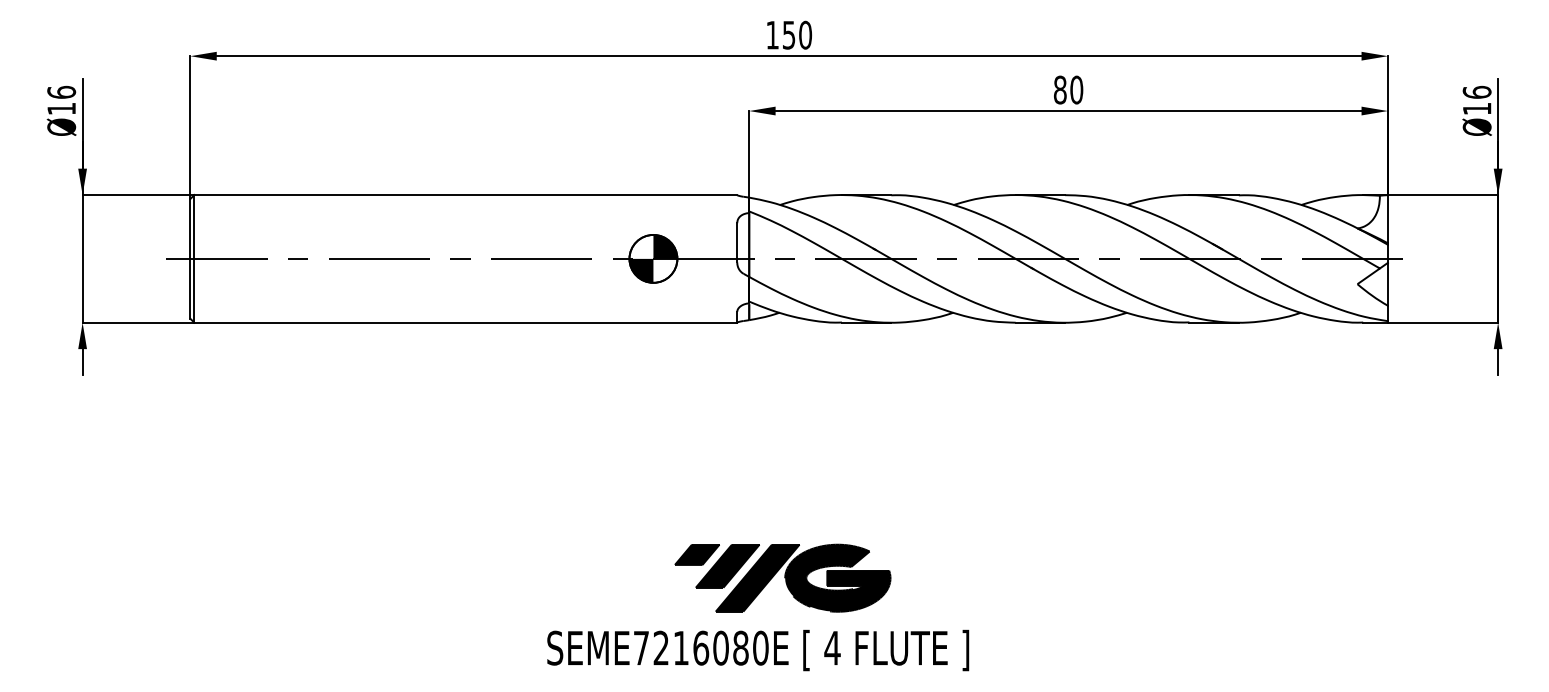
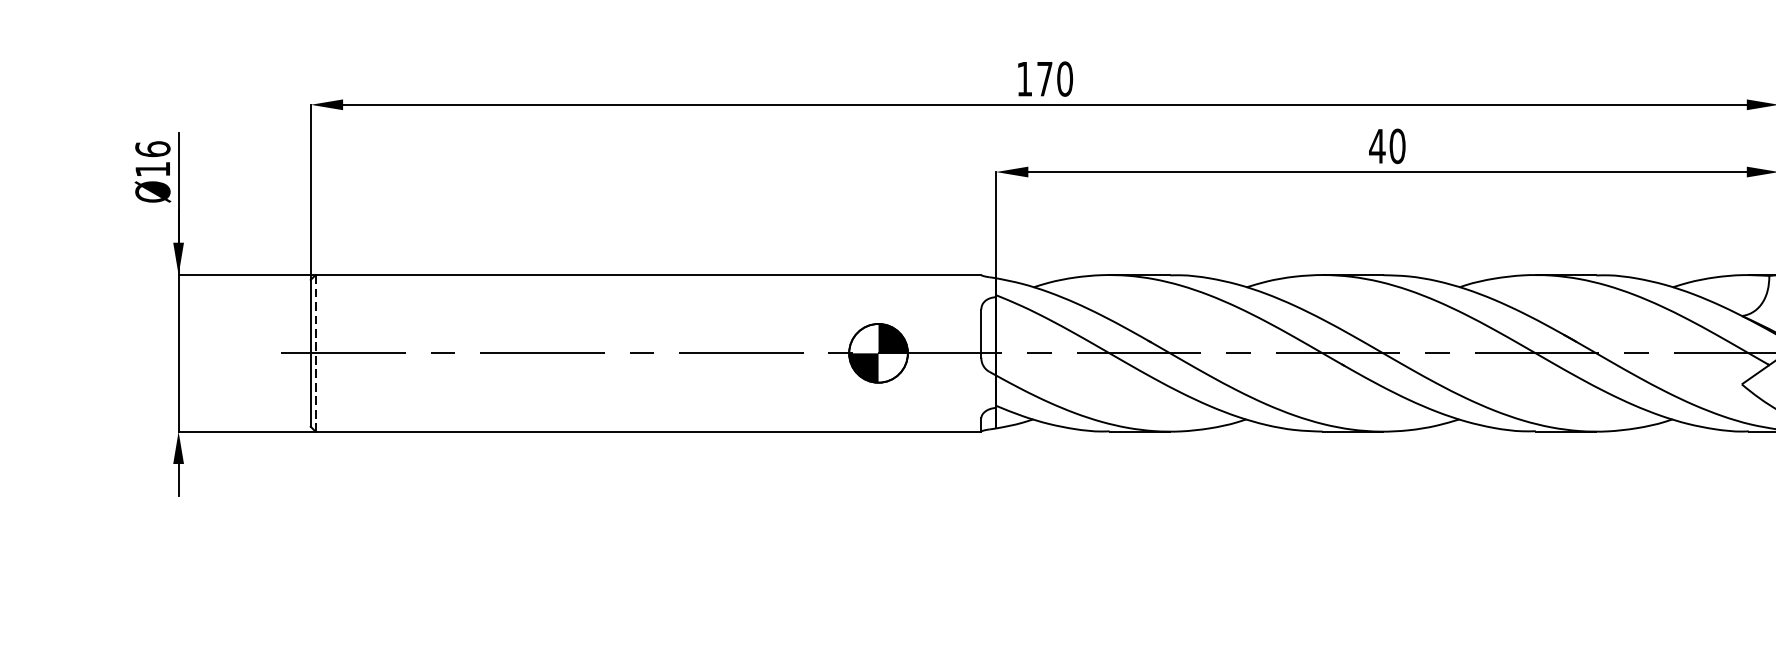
text: (789, 35) -> (1045, 79), 150 -> 170
text: (1060, 89) -> (1377, 145), 80 -> 40
line: (194, 258) -> (315, 352), solid -> dashed

